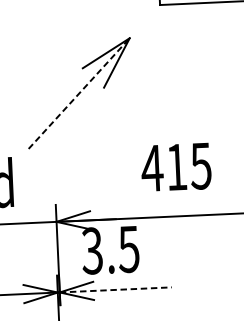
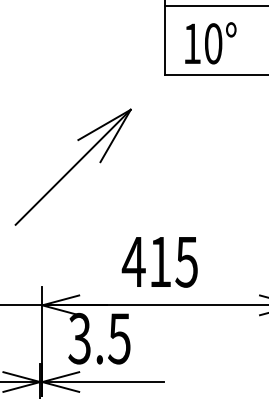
line: (79, 92) -> (73, 166), dashed -> solid
text: (175, 167) -> (159, 262), moved
line: (116, 290) -> (103, 382), dashed -> solid

